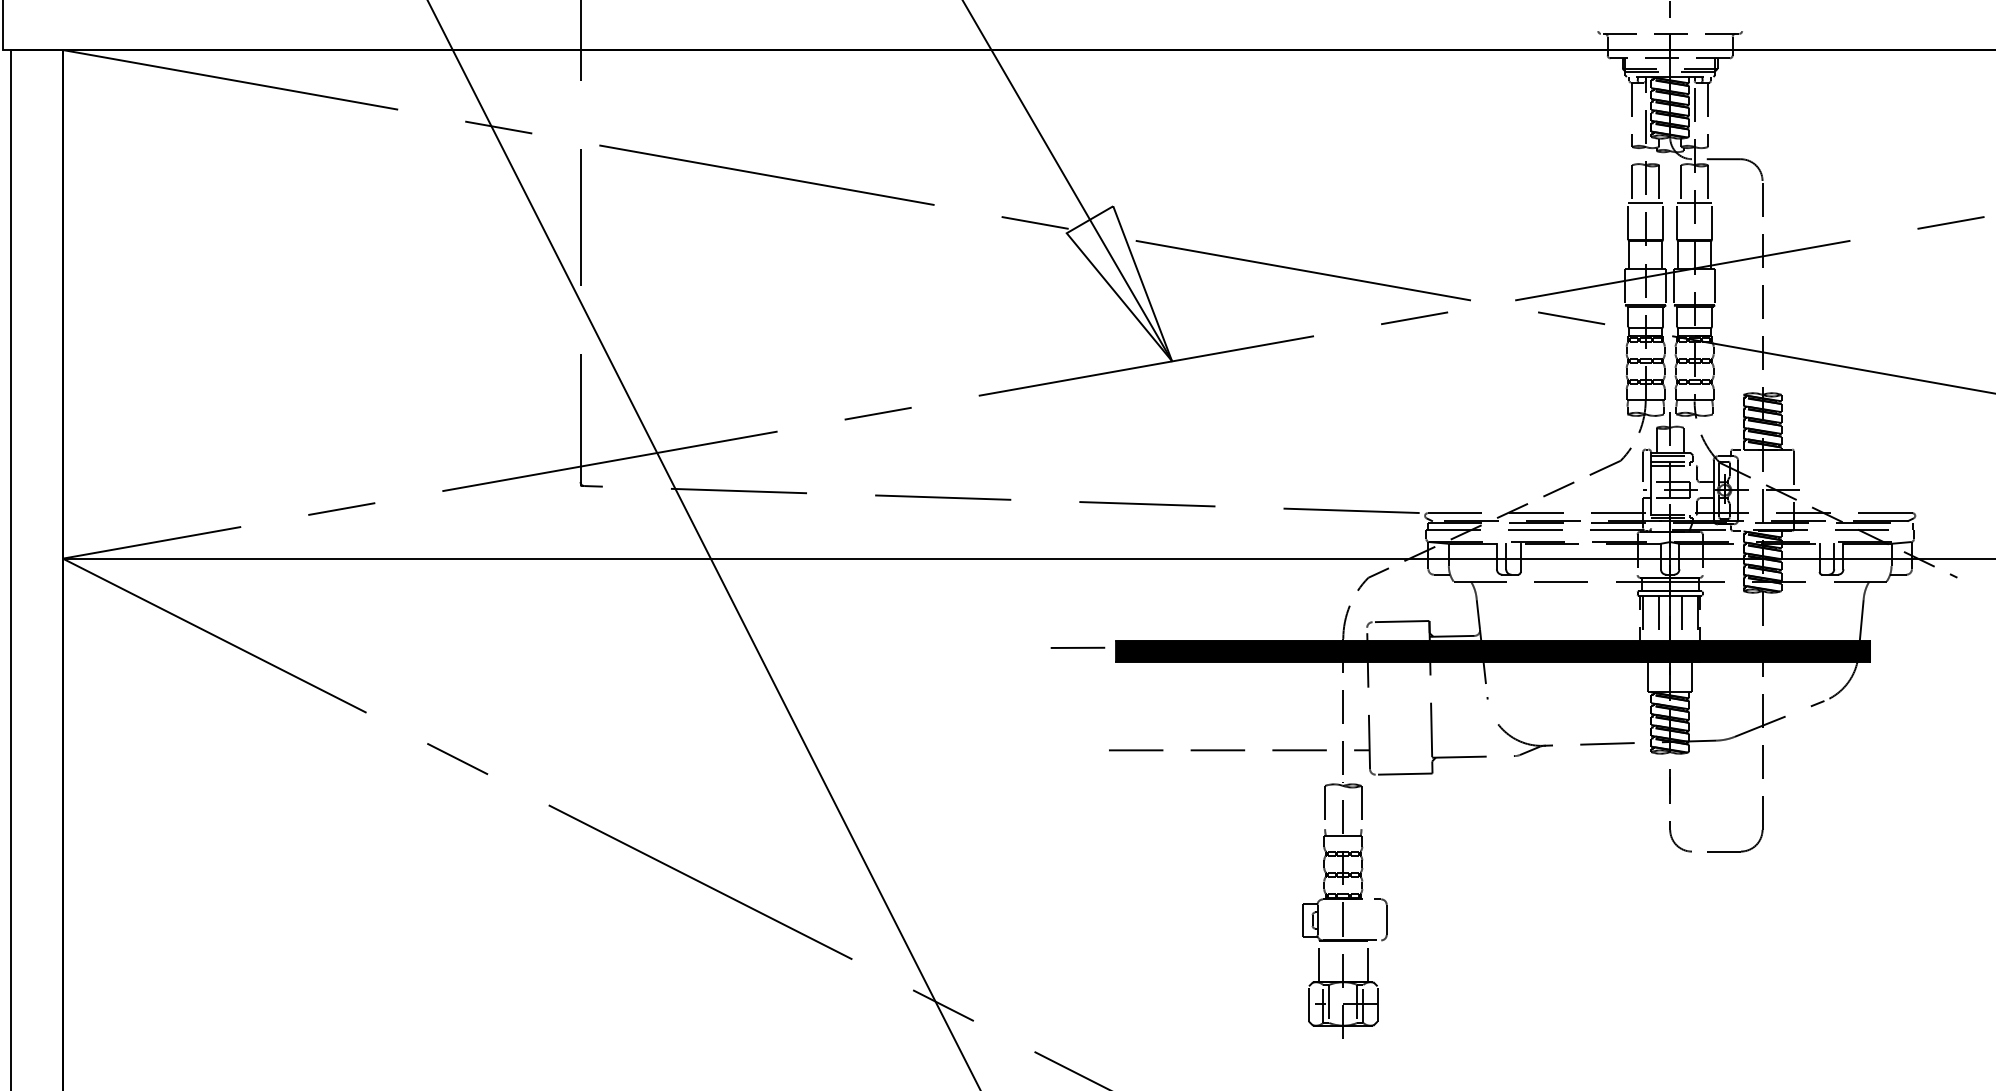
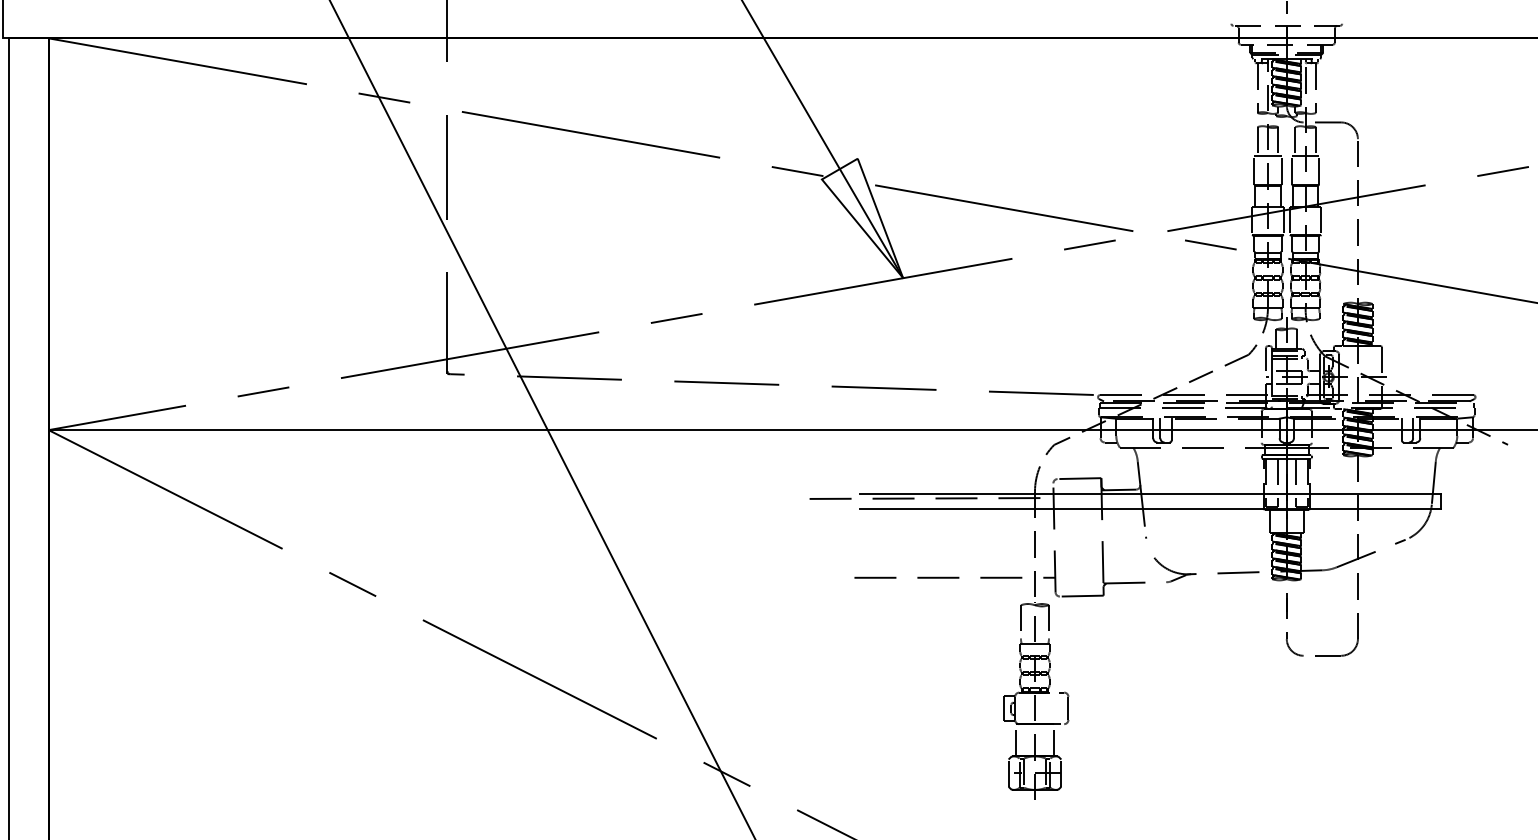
hatch: (1492, 651) -> (1149, 501), removed

